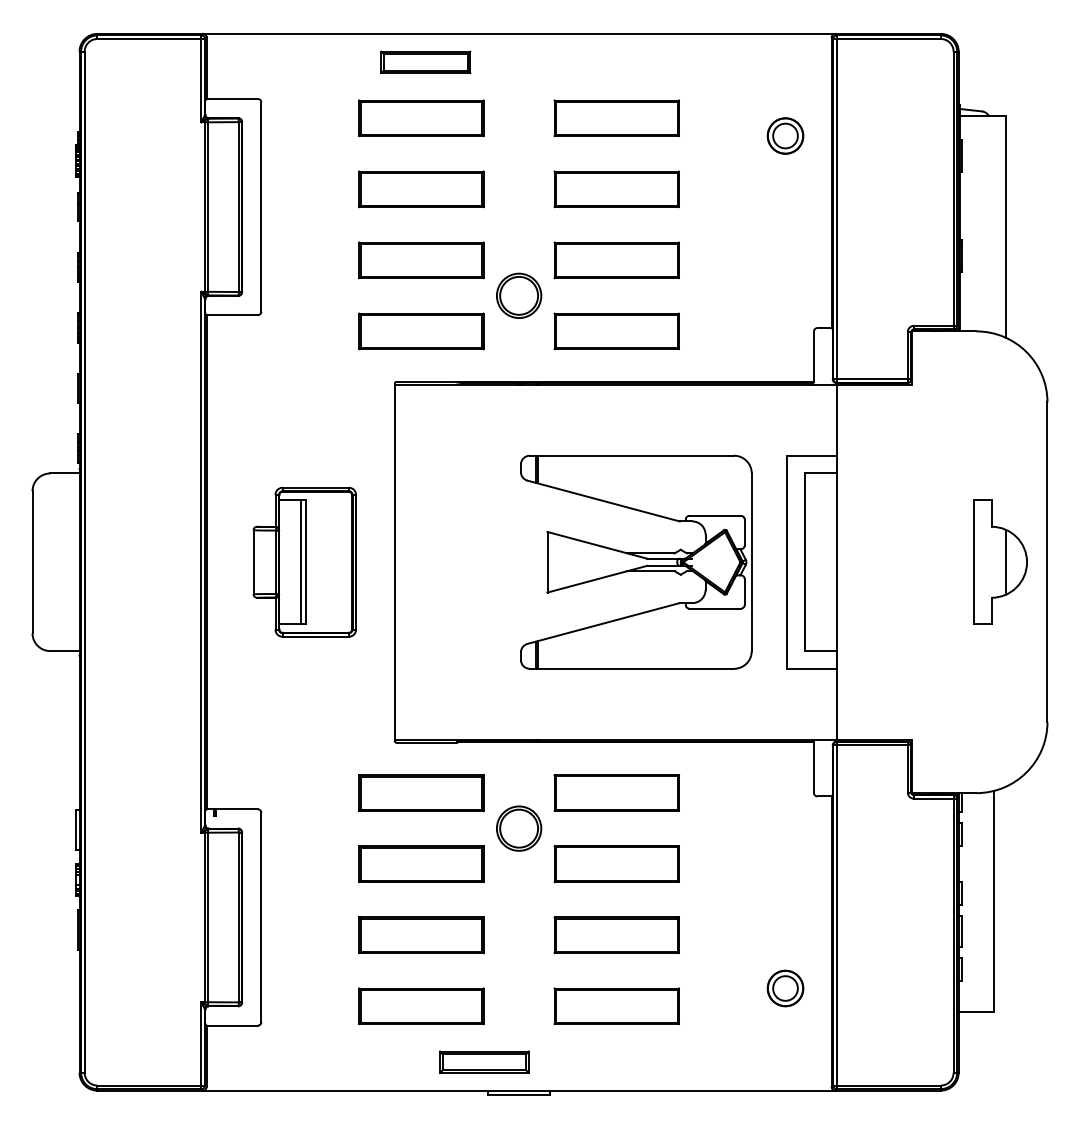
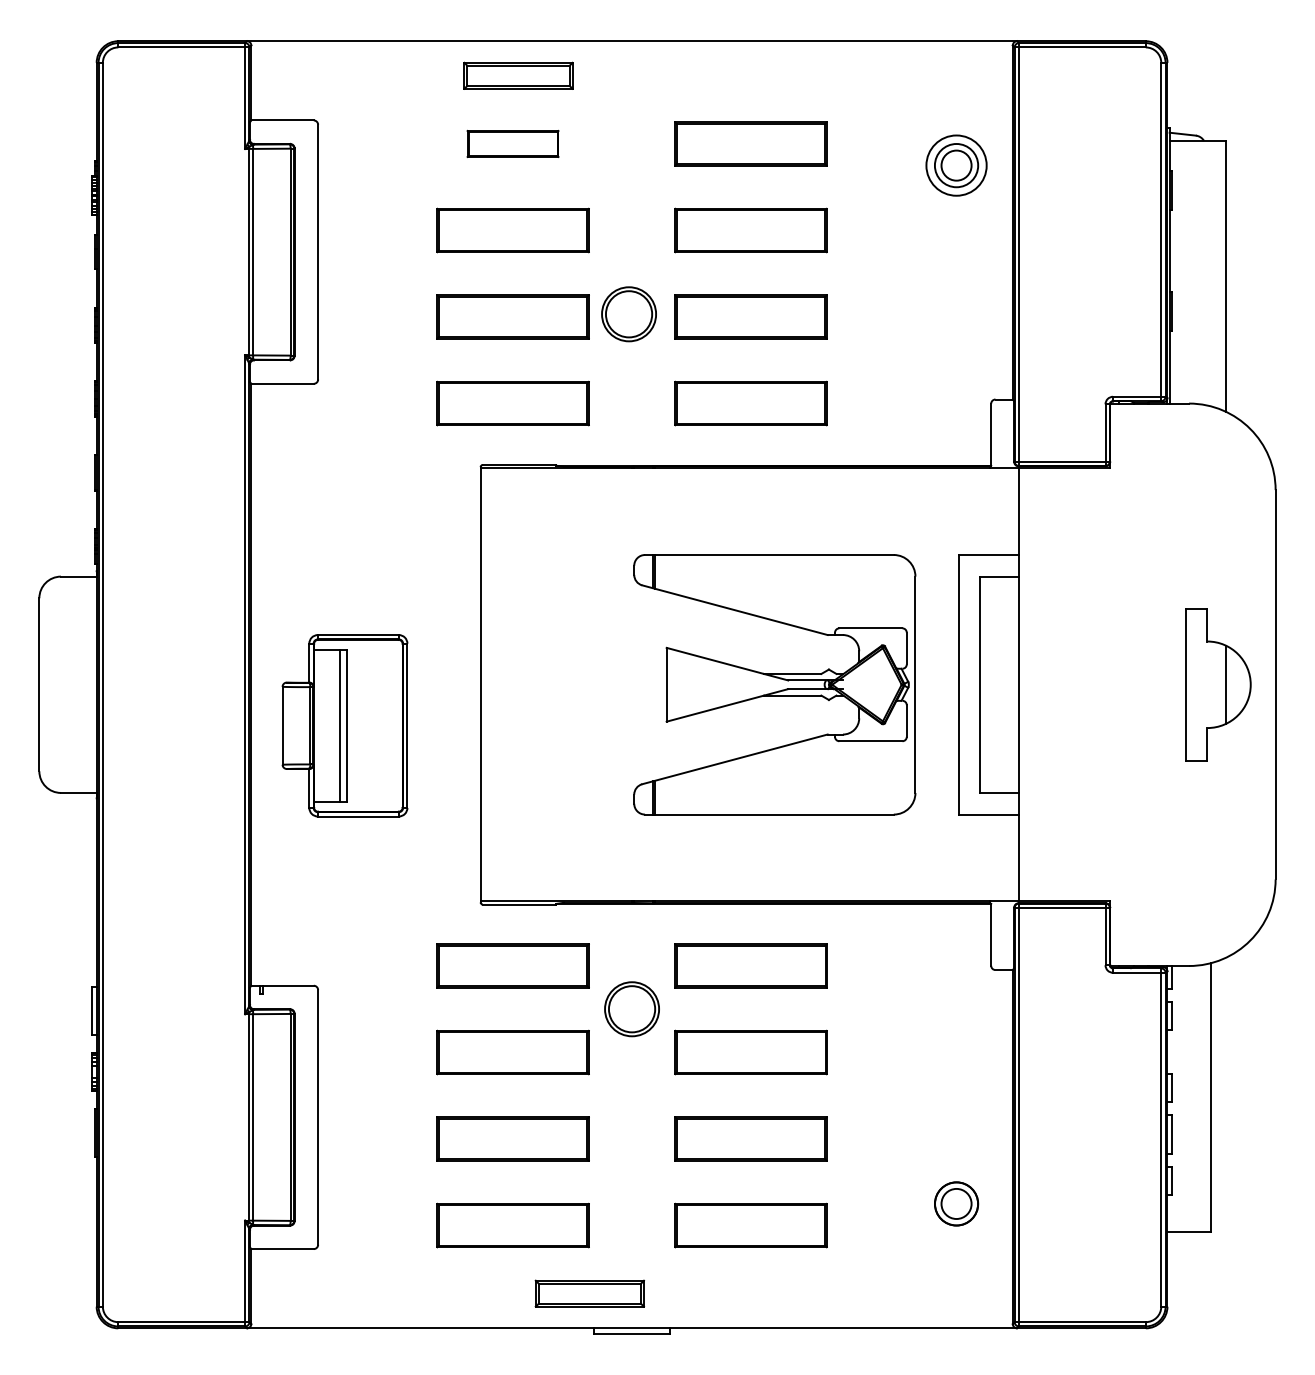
part: (420, 117) -> (512, 143), size x0.6
circle: (785, 135) -> (956, 165), size x1.4
part: (518, 296) -> (628, 314), moved
part: (304, 562) -> (344, 725), moved

